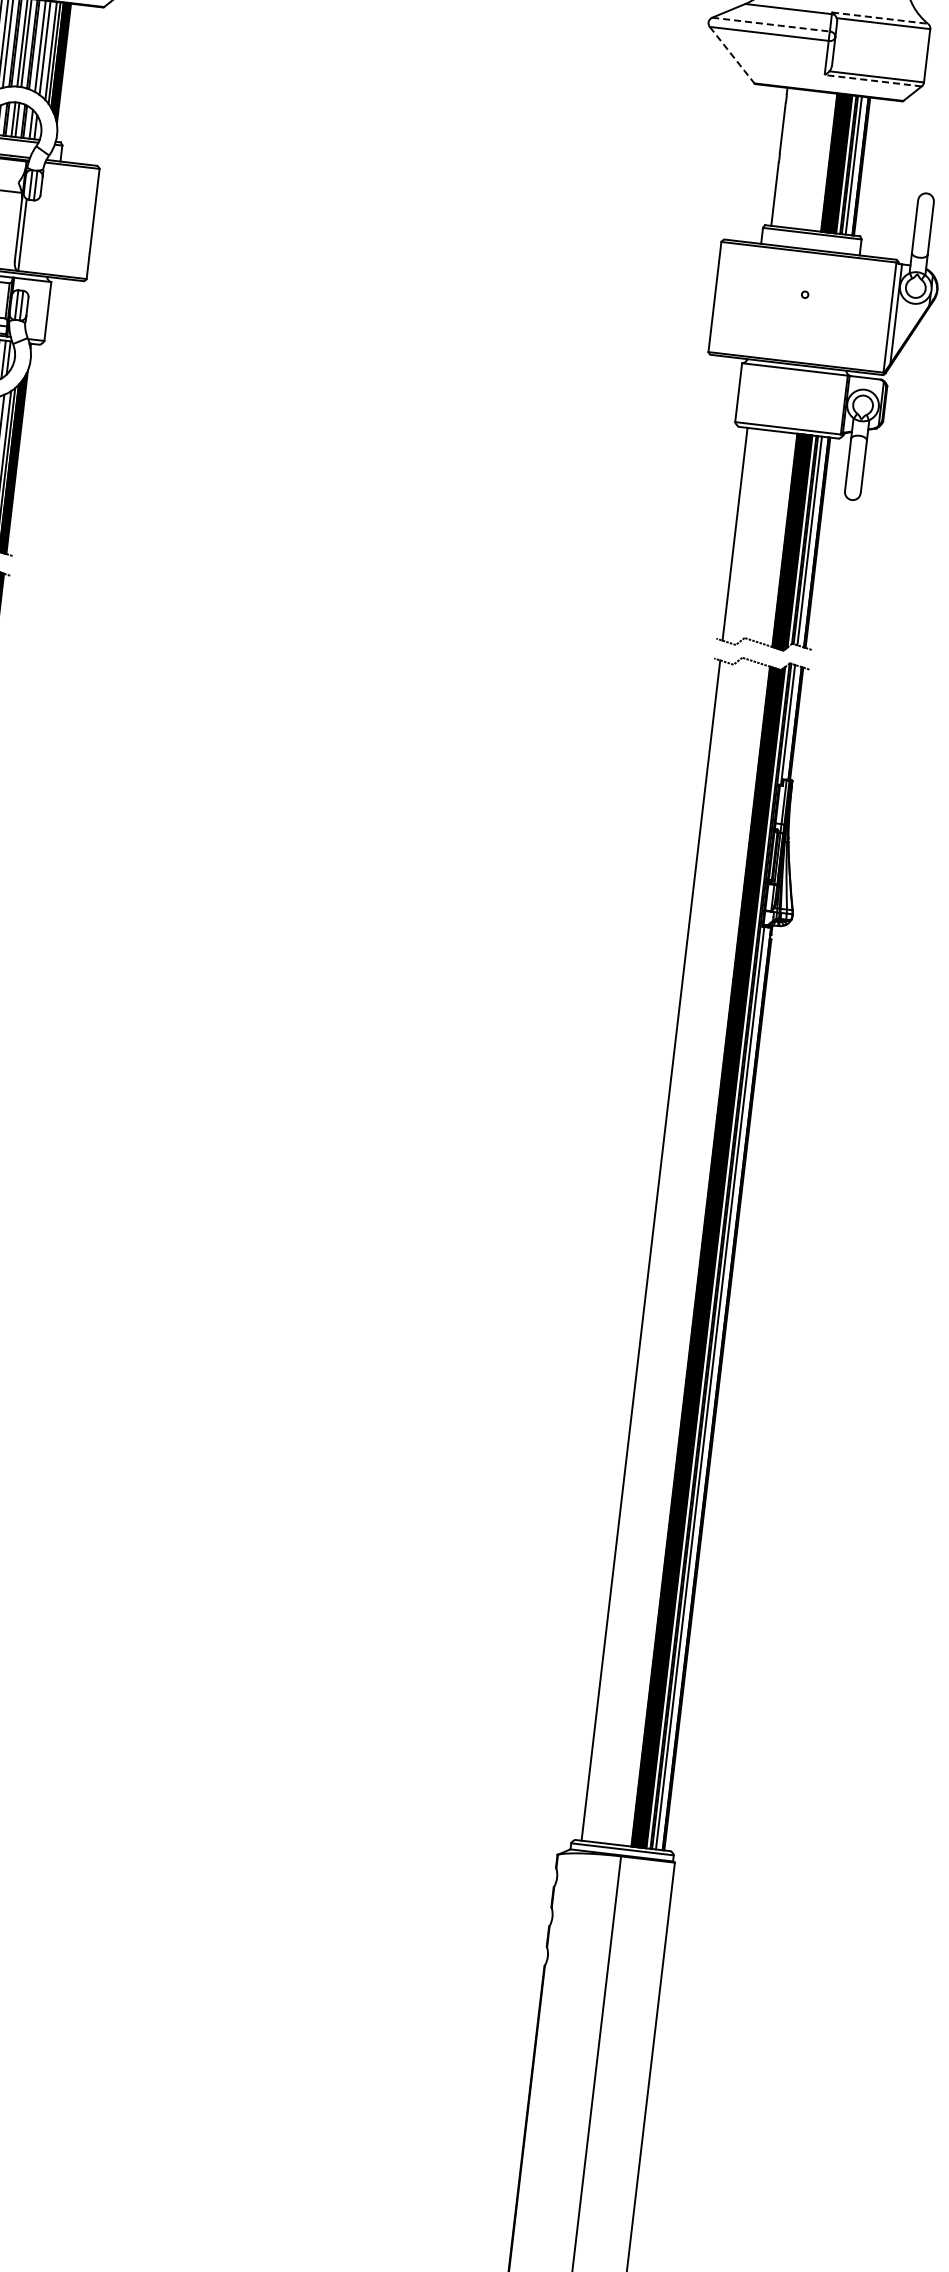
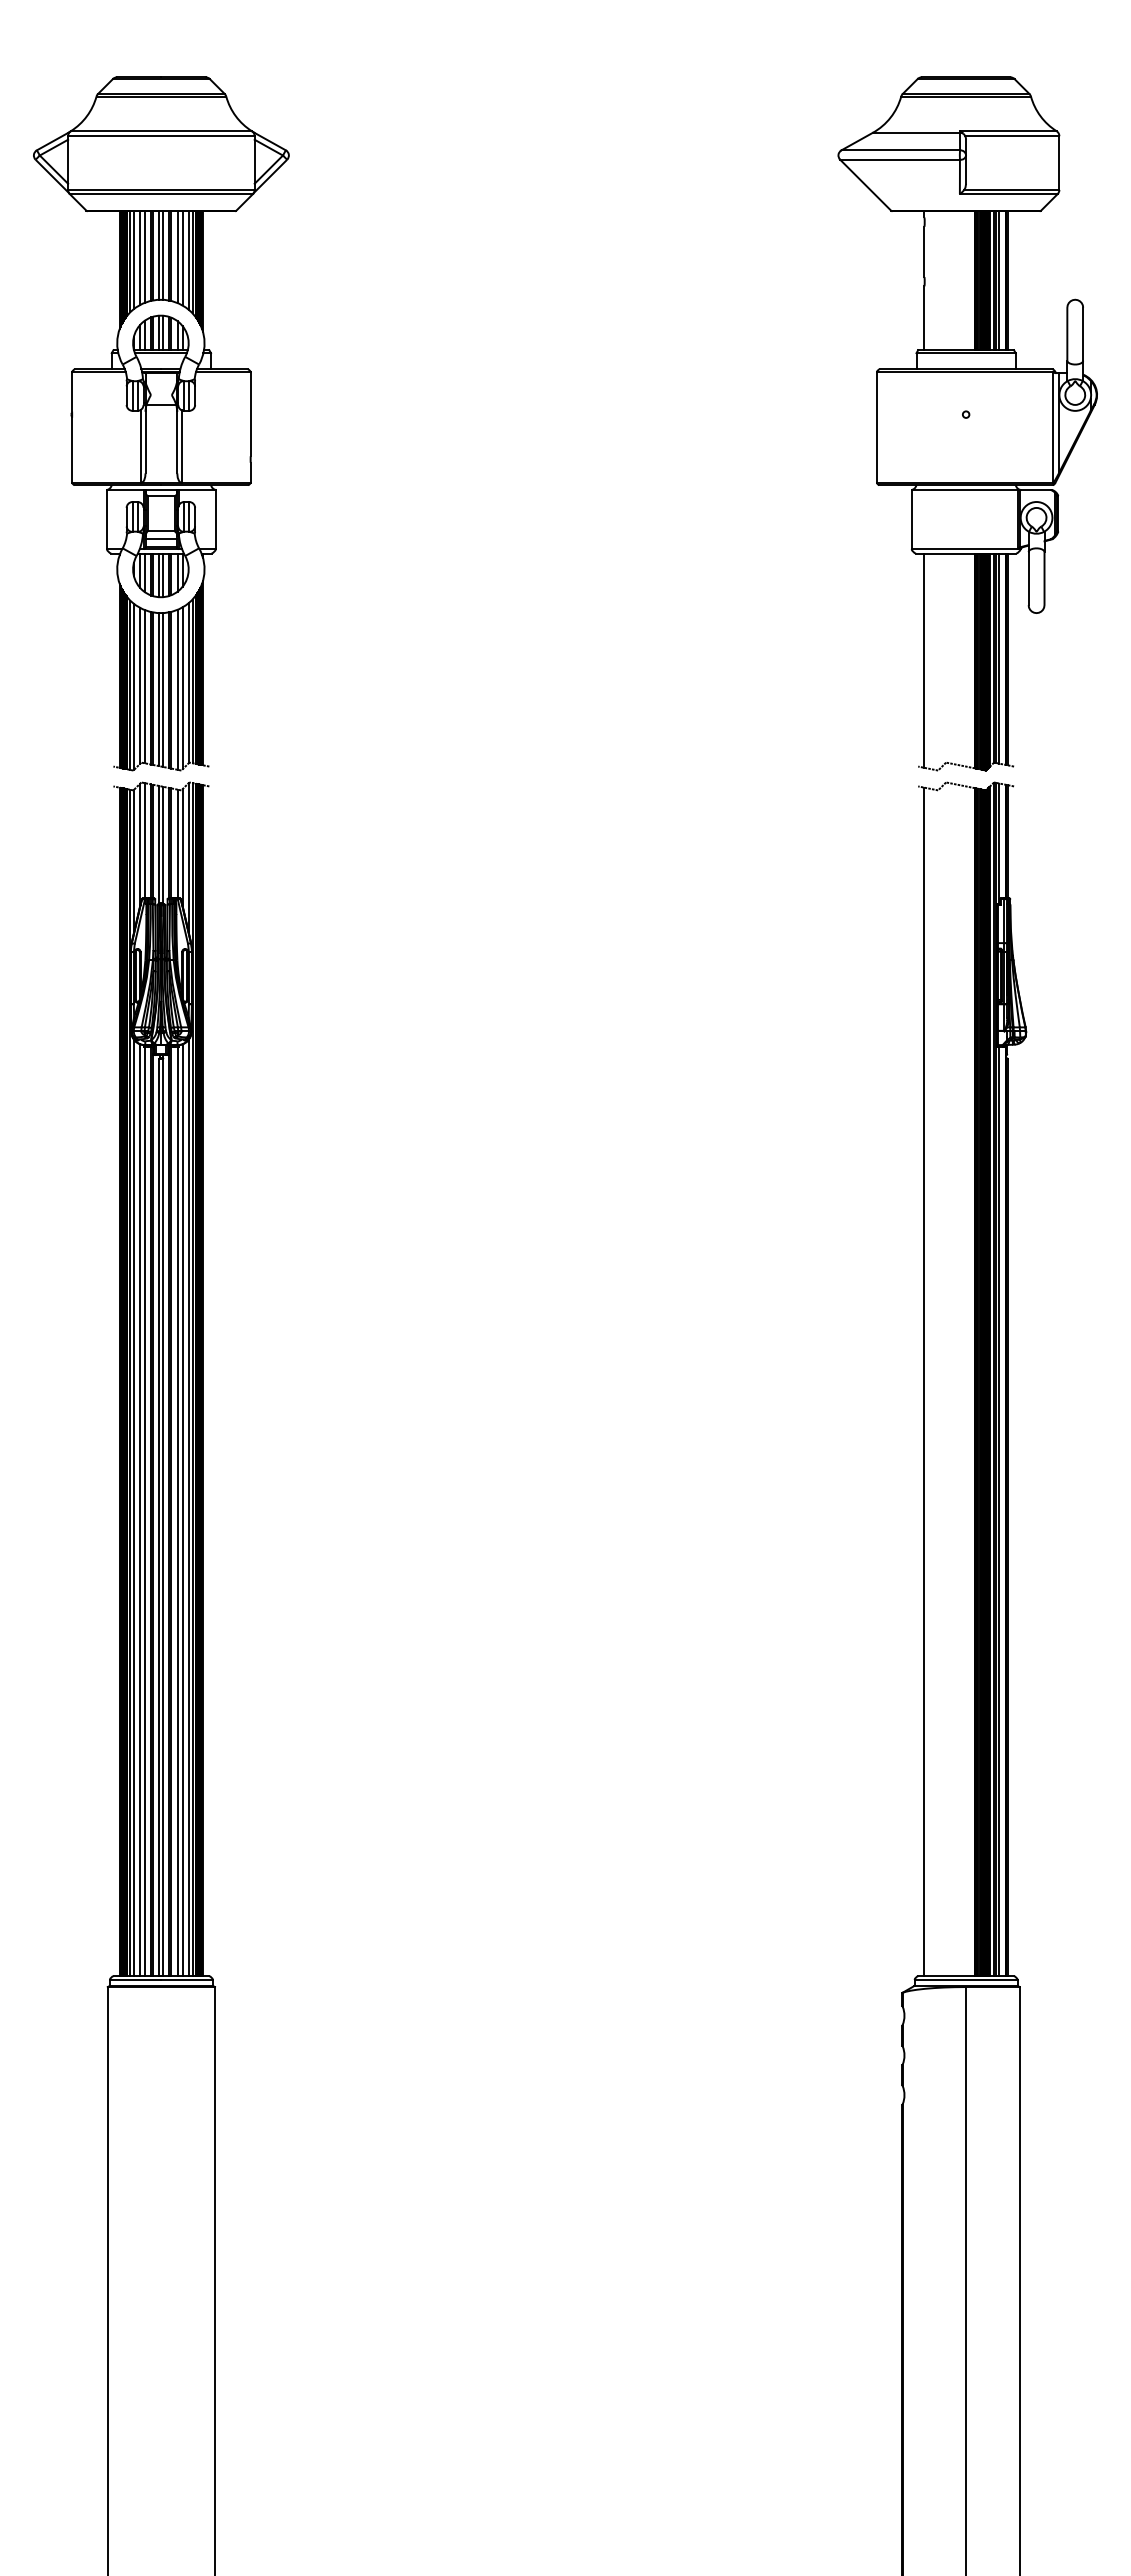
line: (880, 18) -> (1008, 131), dashed -> solid
line: (771, 24) -> (901, 150), dashed -> solid
line: (732, 55) -> (866, 185), dashed -> solid
line: (872, 81) -> (1008, 194), dashed -> solid

